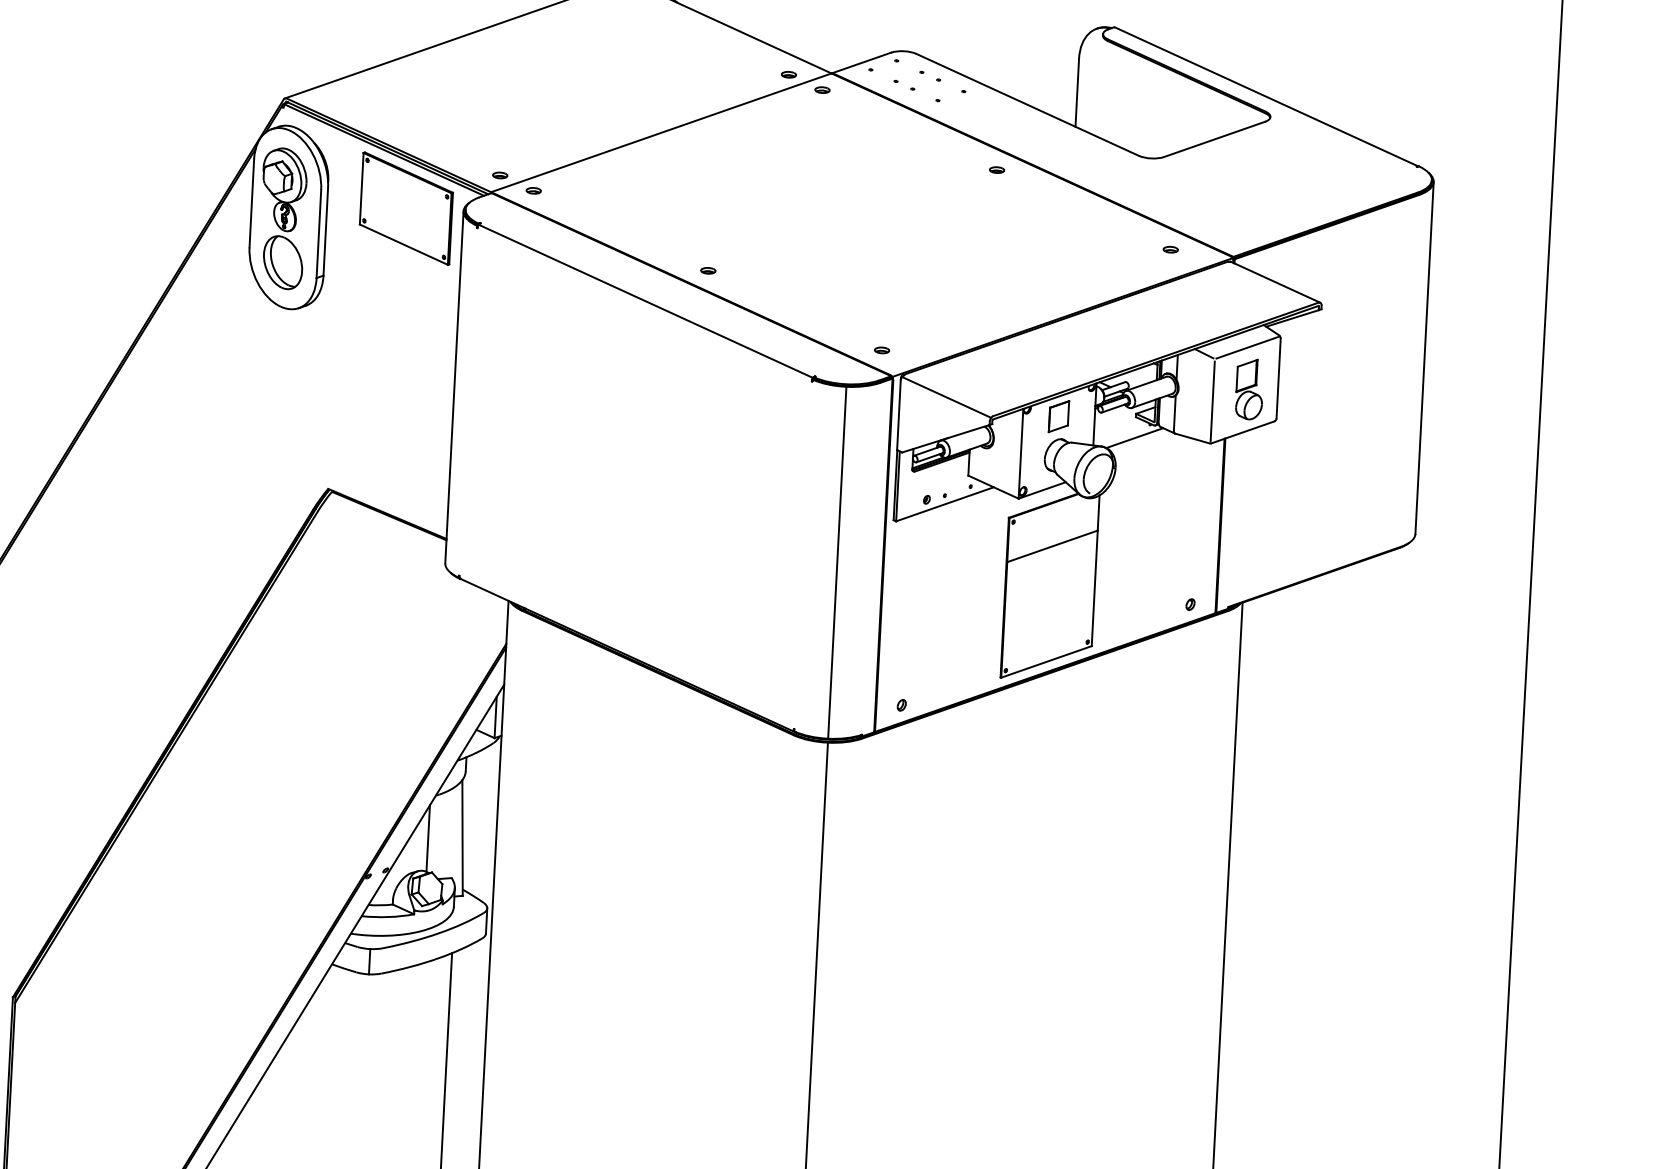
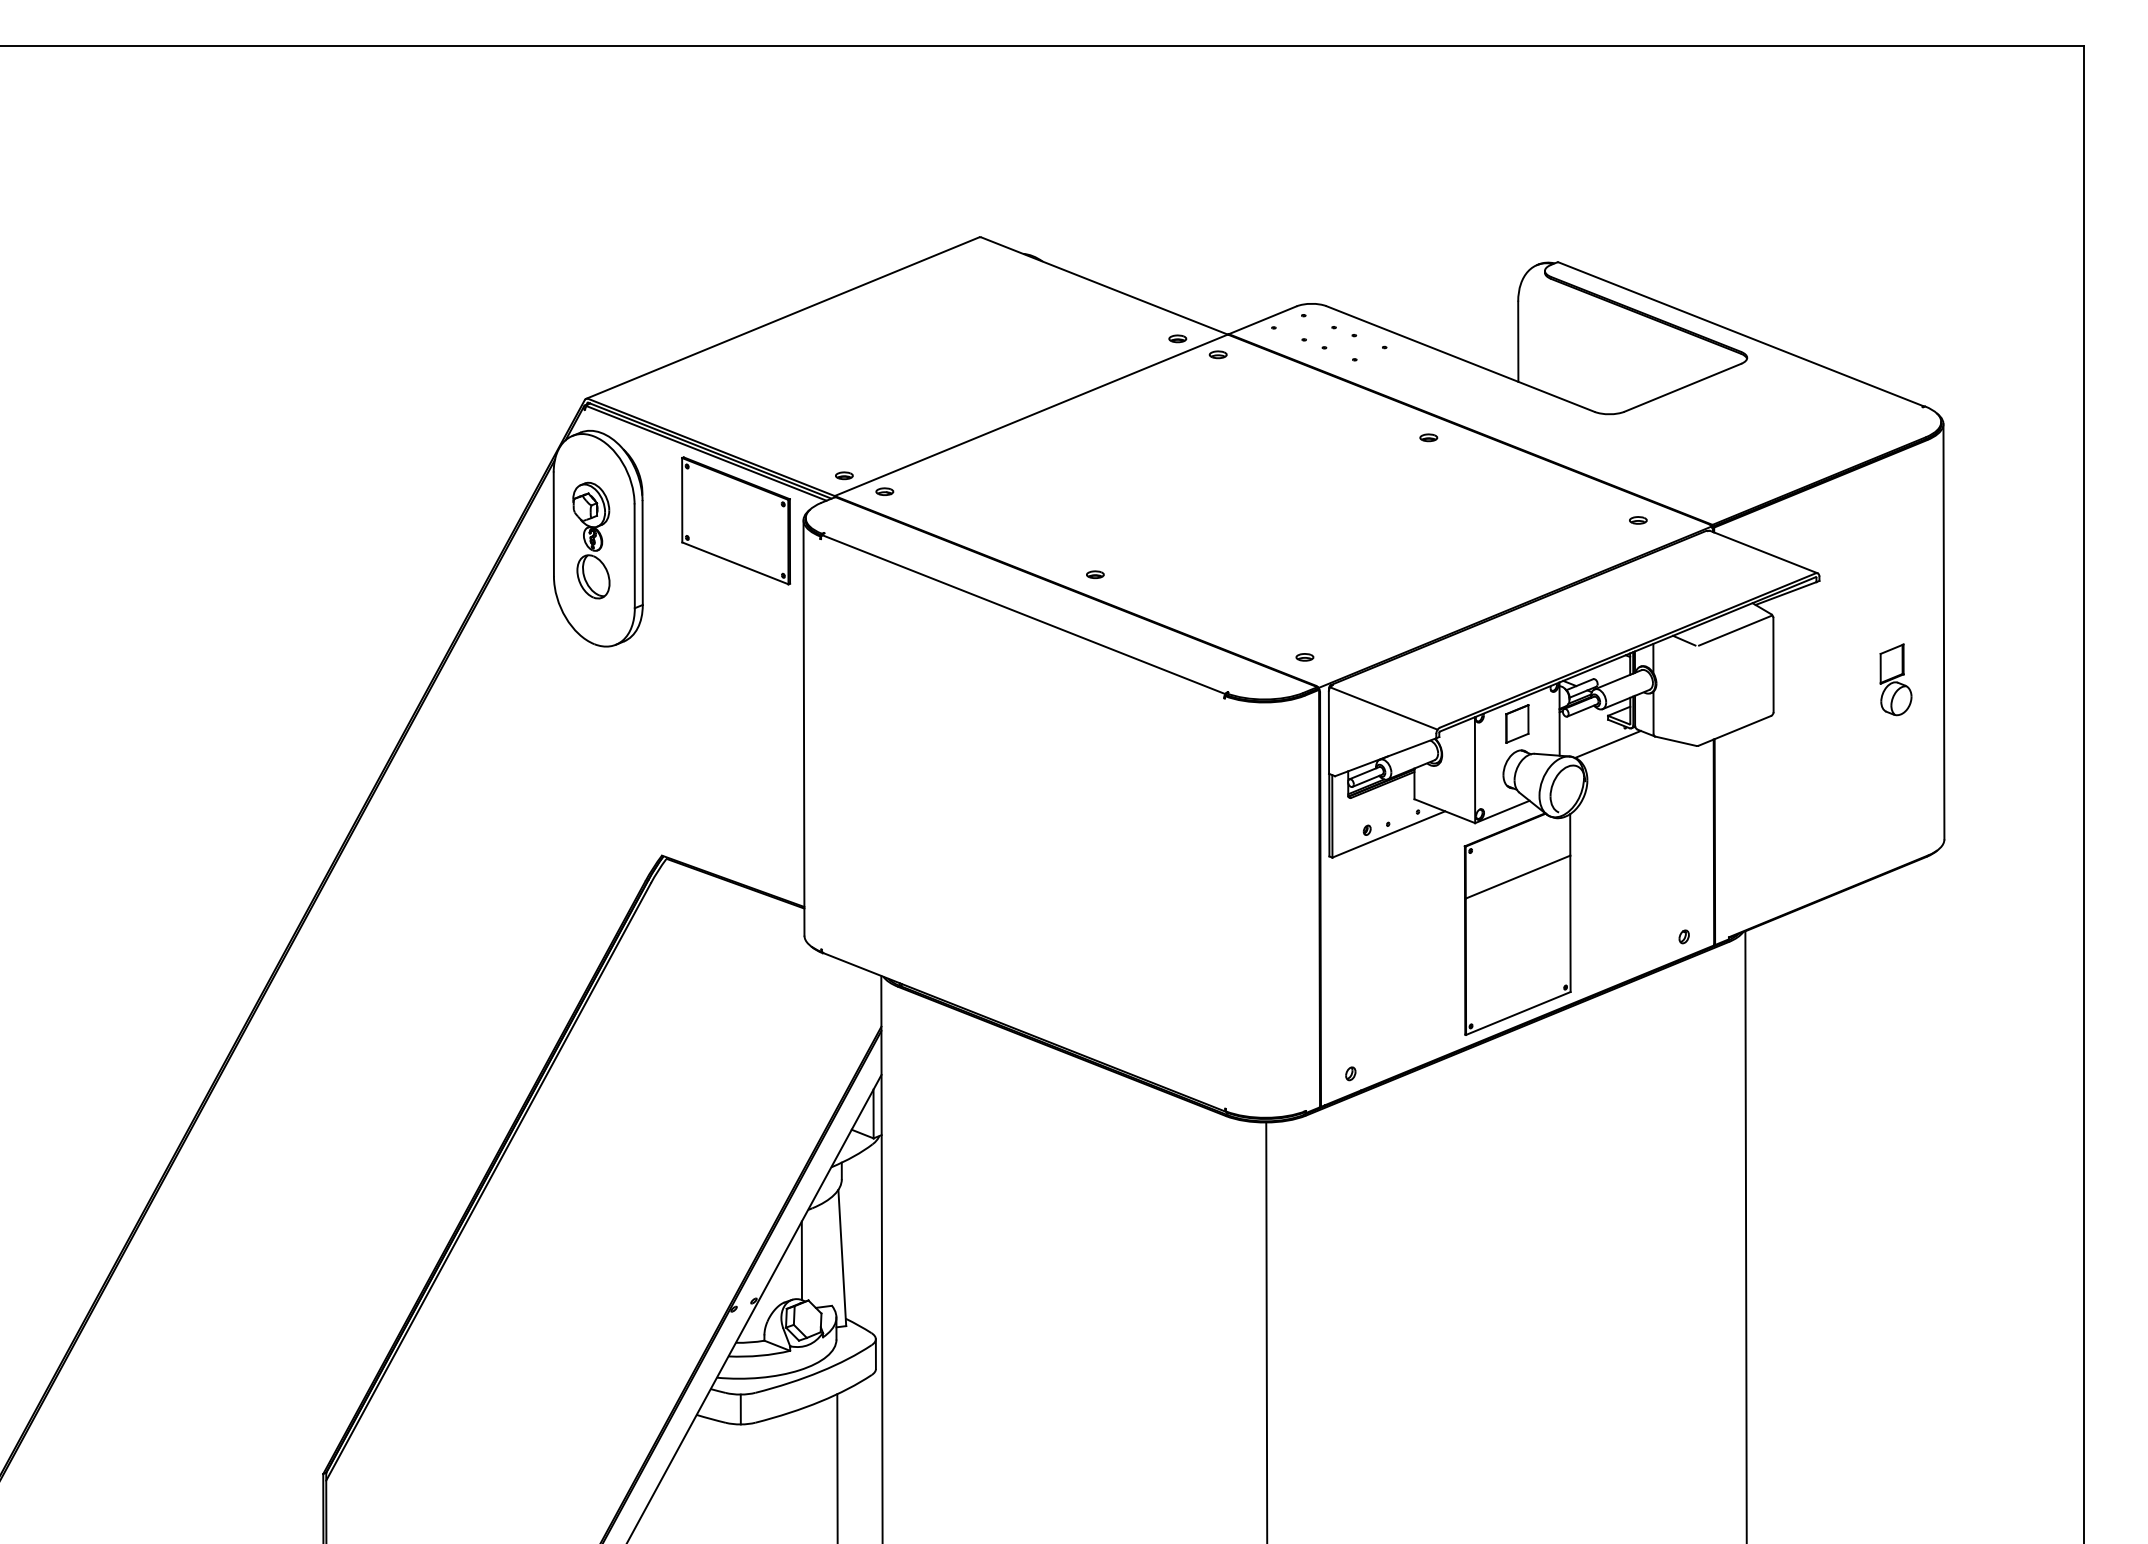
part: (283, 218) -> (591, 540), size x0.7
part: (1249, 389) -> (1895, 679), moved
line: (1212, 401) -> (1697, 696), removed
line: (837, 562) -> (1265, 909), removed

